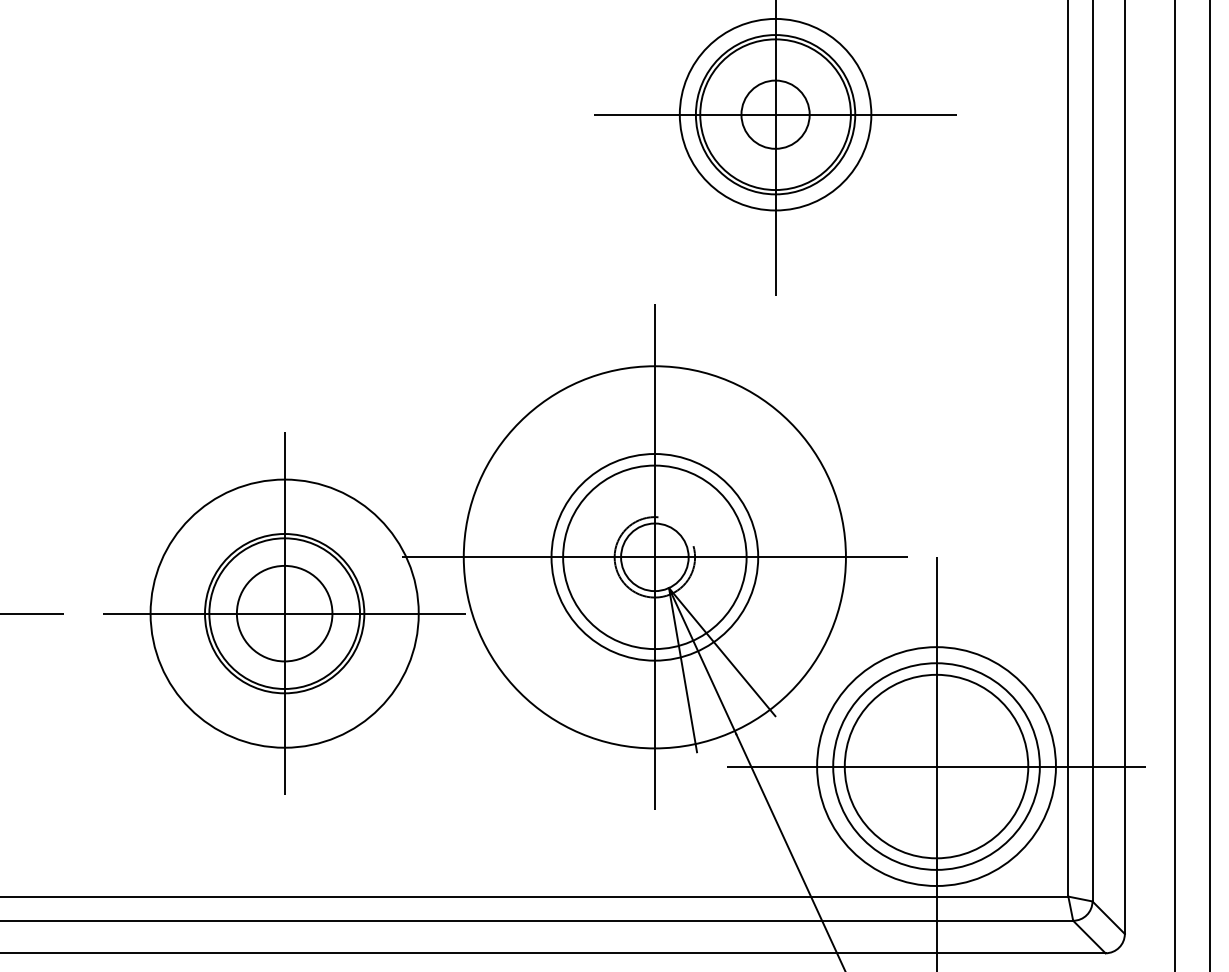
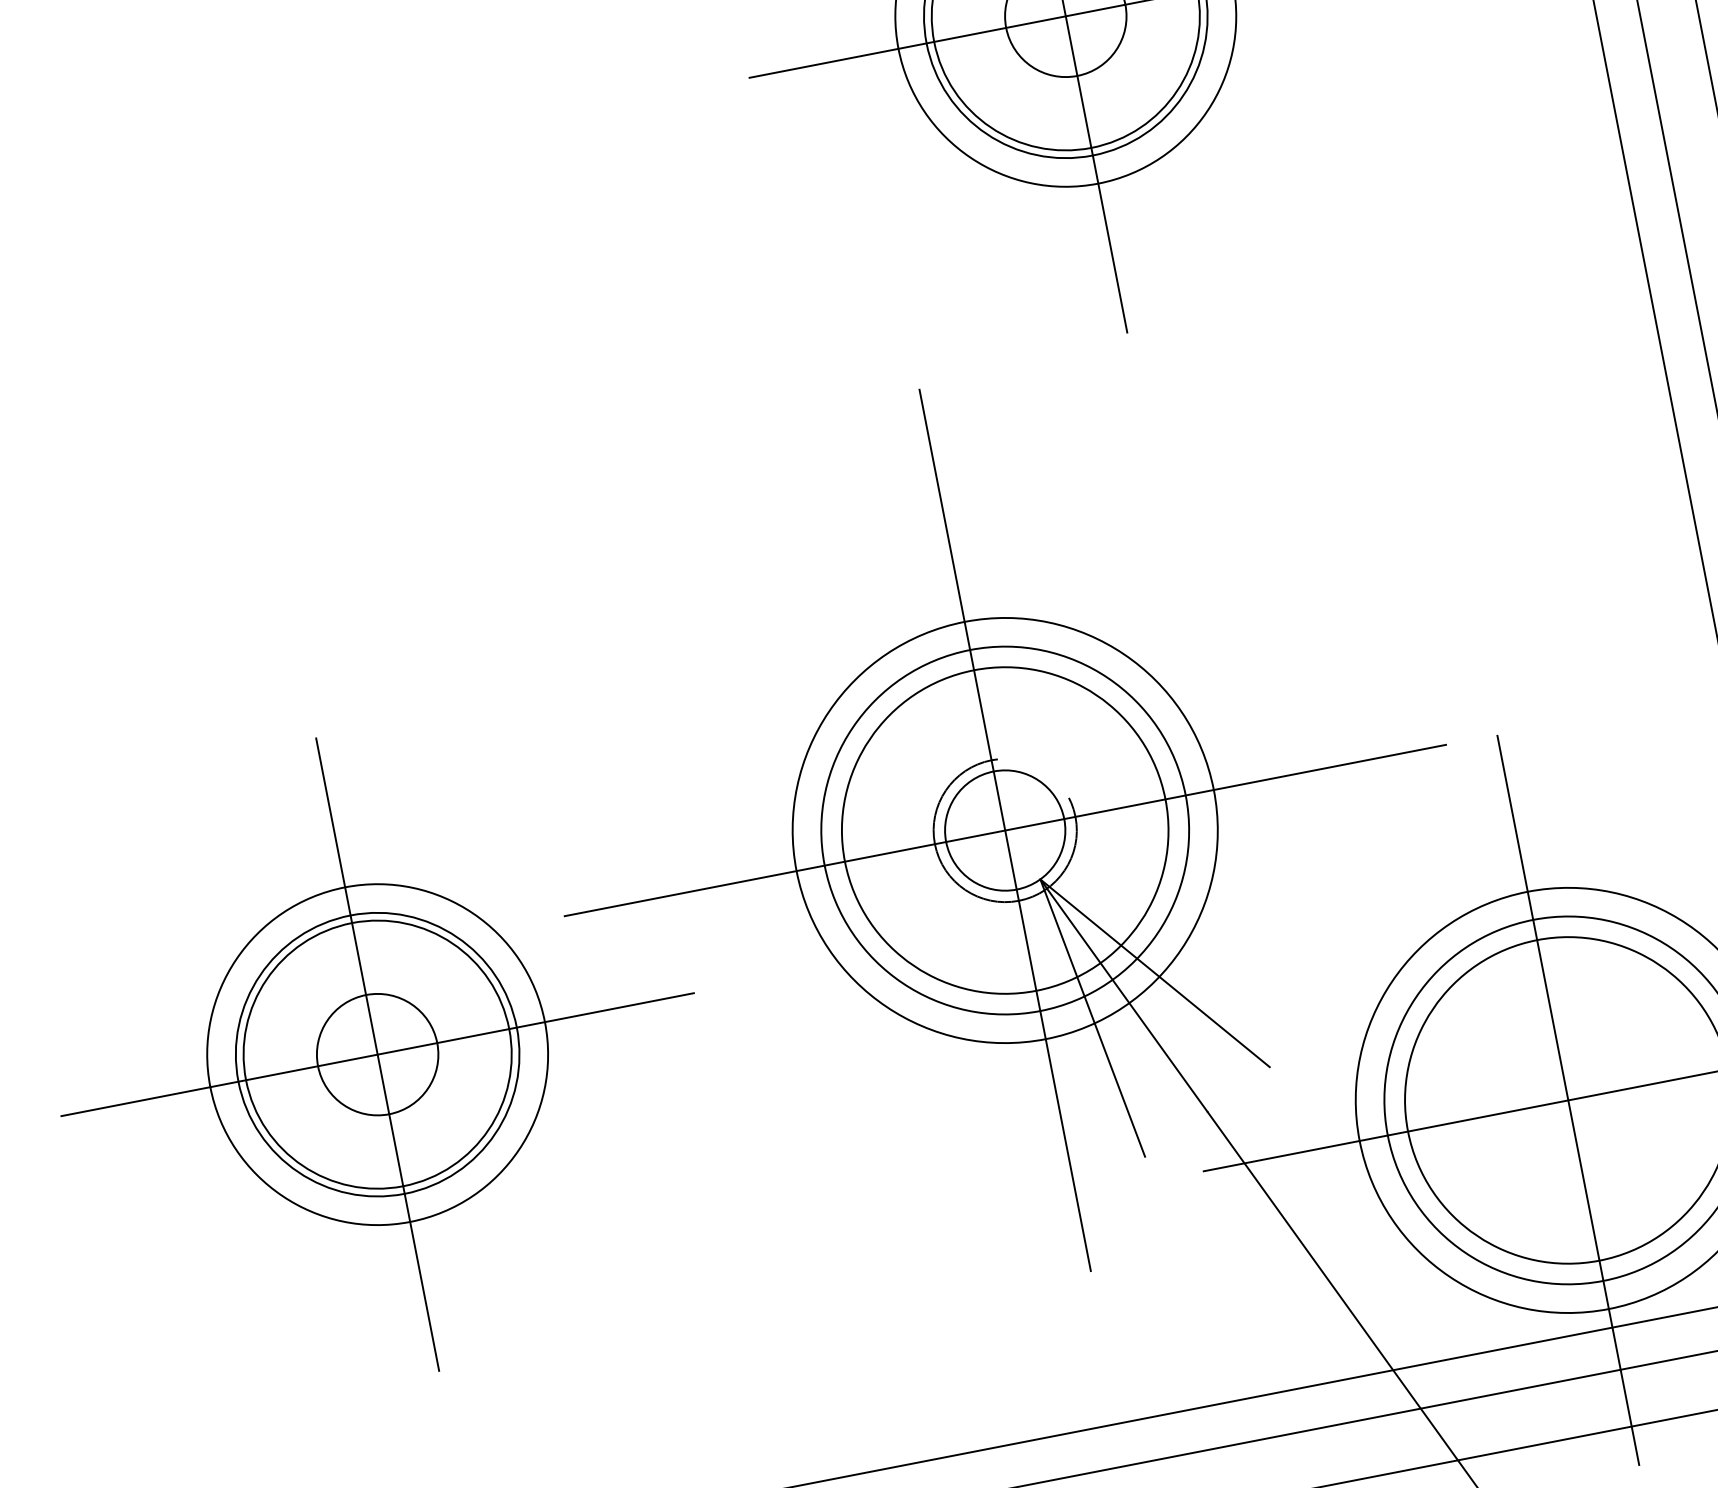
circle: (654, 556) -> (1004, 829), size x0.62
circle: (284, 613) -> (377, 1054), size x0.71
circle: (284, 613) -> (377, 1054), size x0.71

